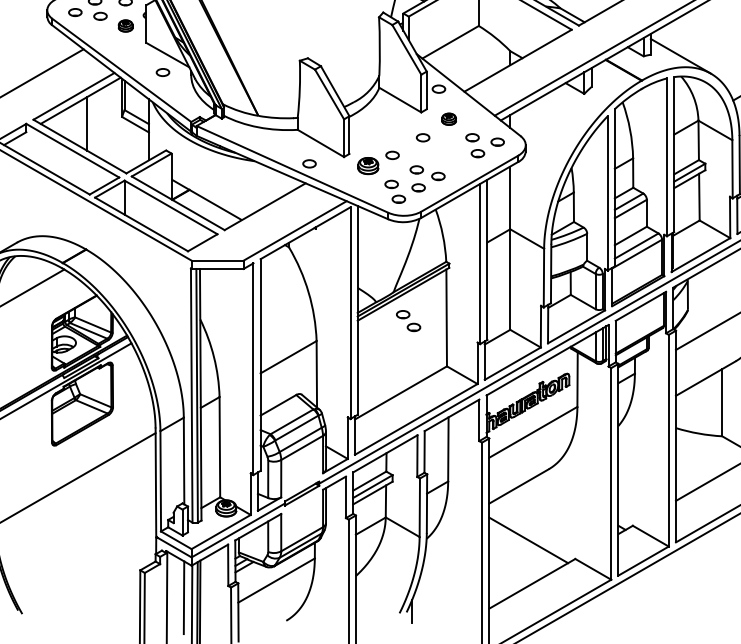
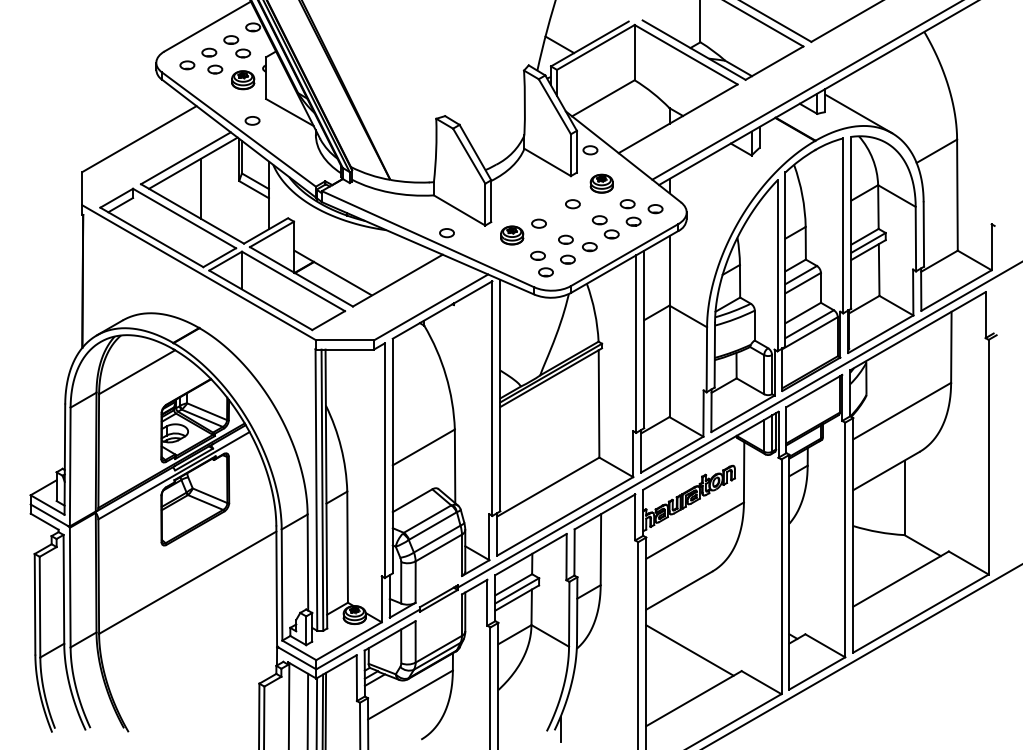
part: (125, 26) -> (243, 80), size x1.43
part: (162, 72) -> (252, 120), moved
part: (448, 119) -> (601, 183), size x1.43
part: (408, 321) -> (605, 227), moved

